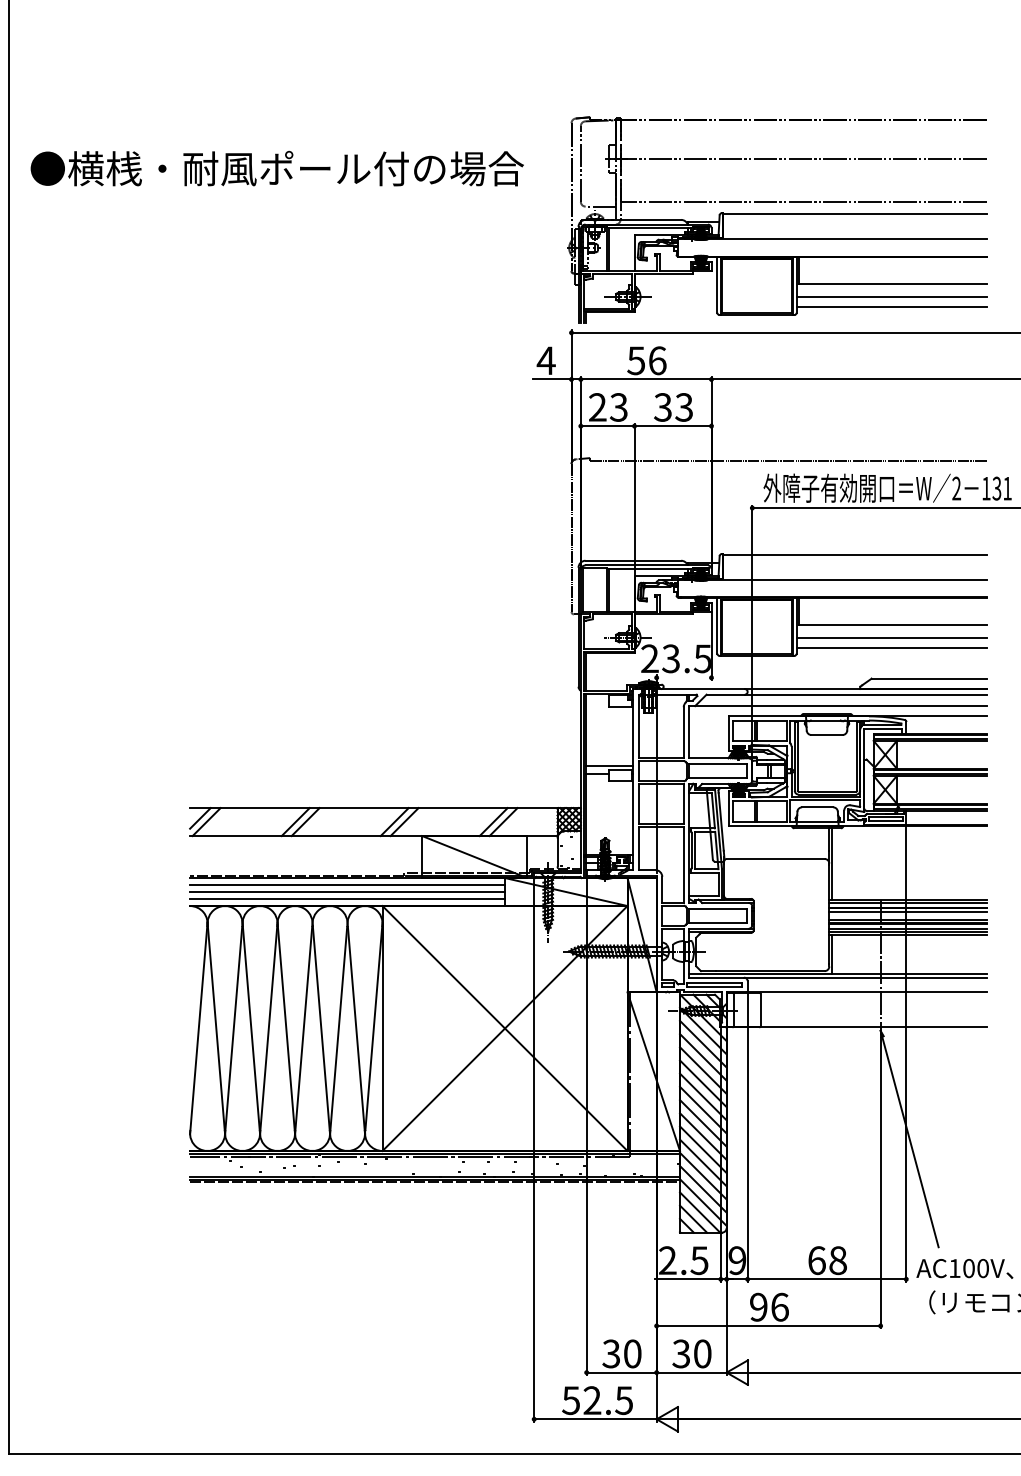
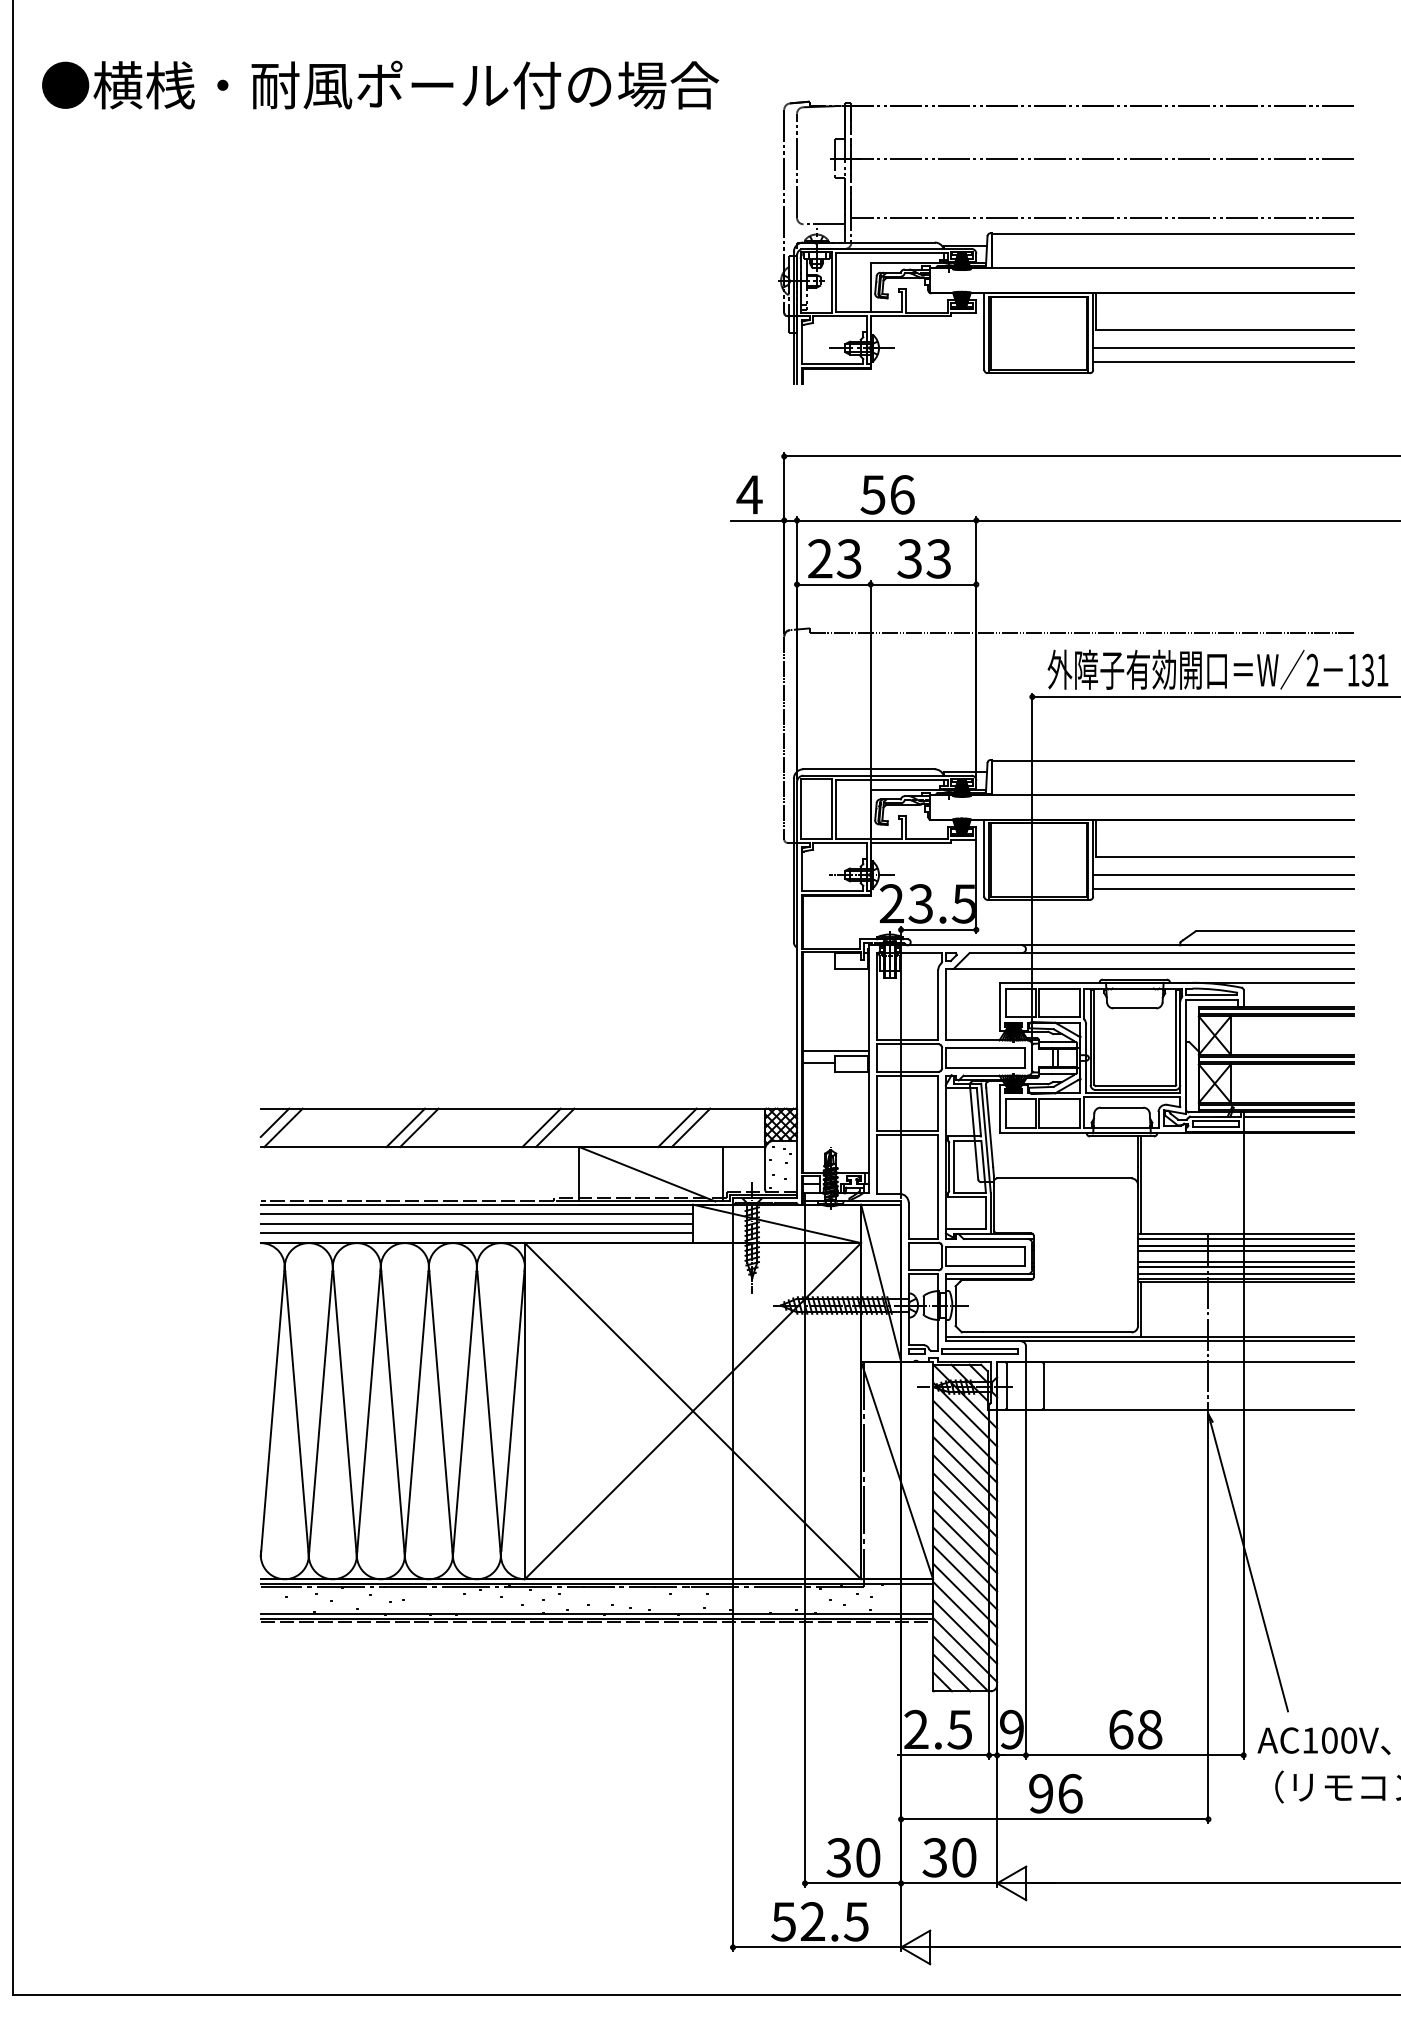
text: (277, 168) -> (380, 84), moved
part: (777, 214) -> (1066, 234), moved
line: (683, 677) -> (938, 929), added
line: (946, 813) -> (1298, 1116), added

